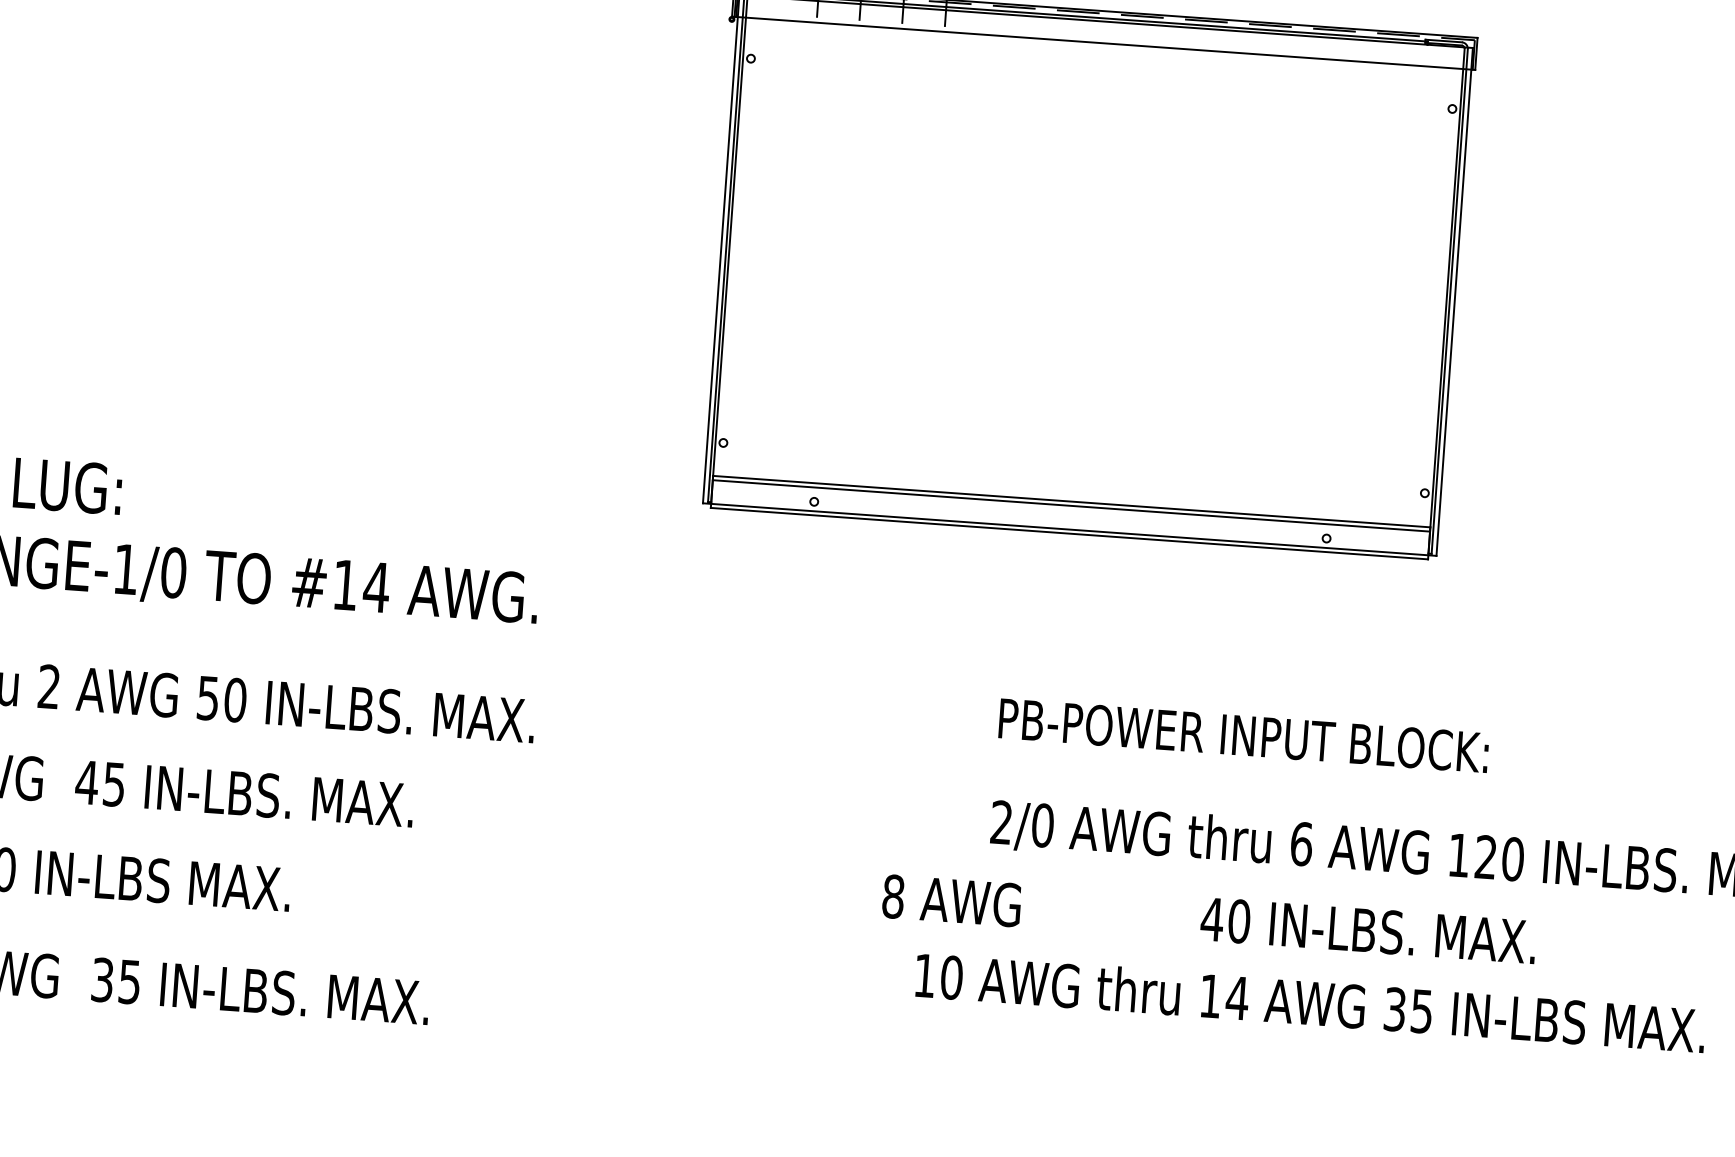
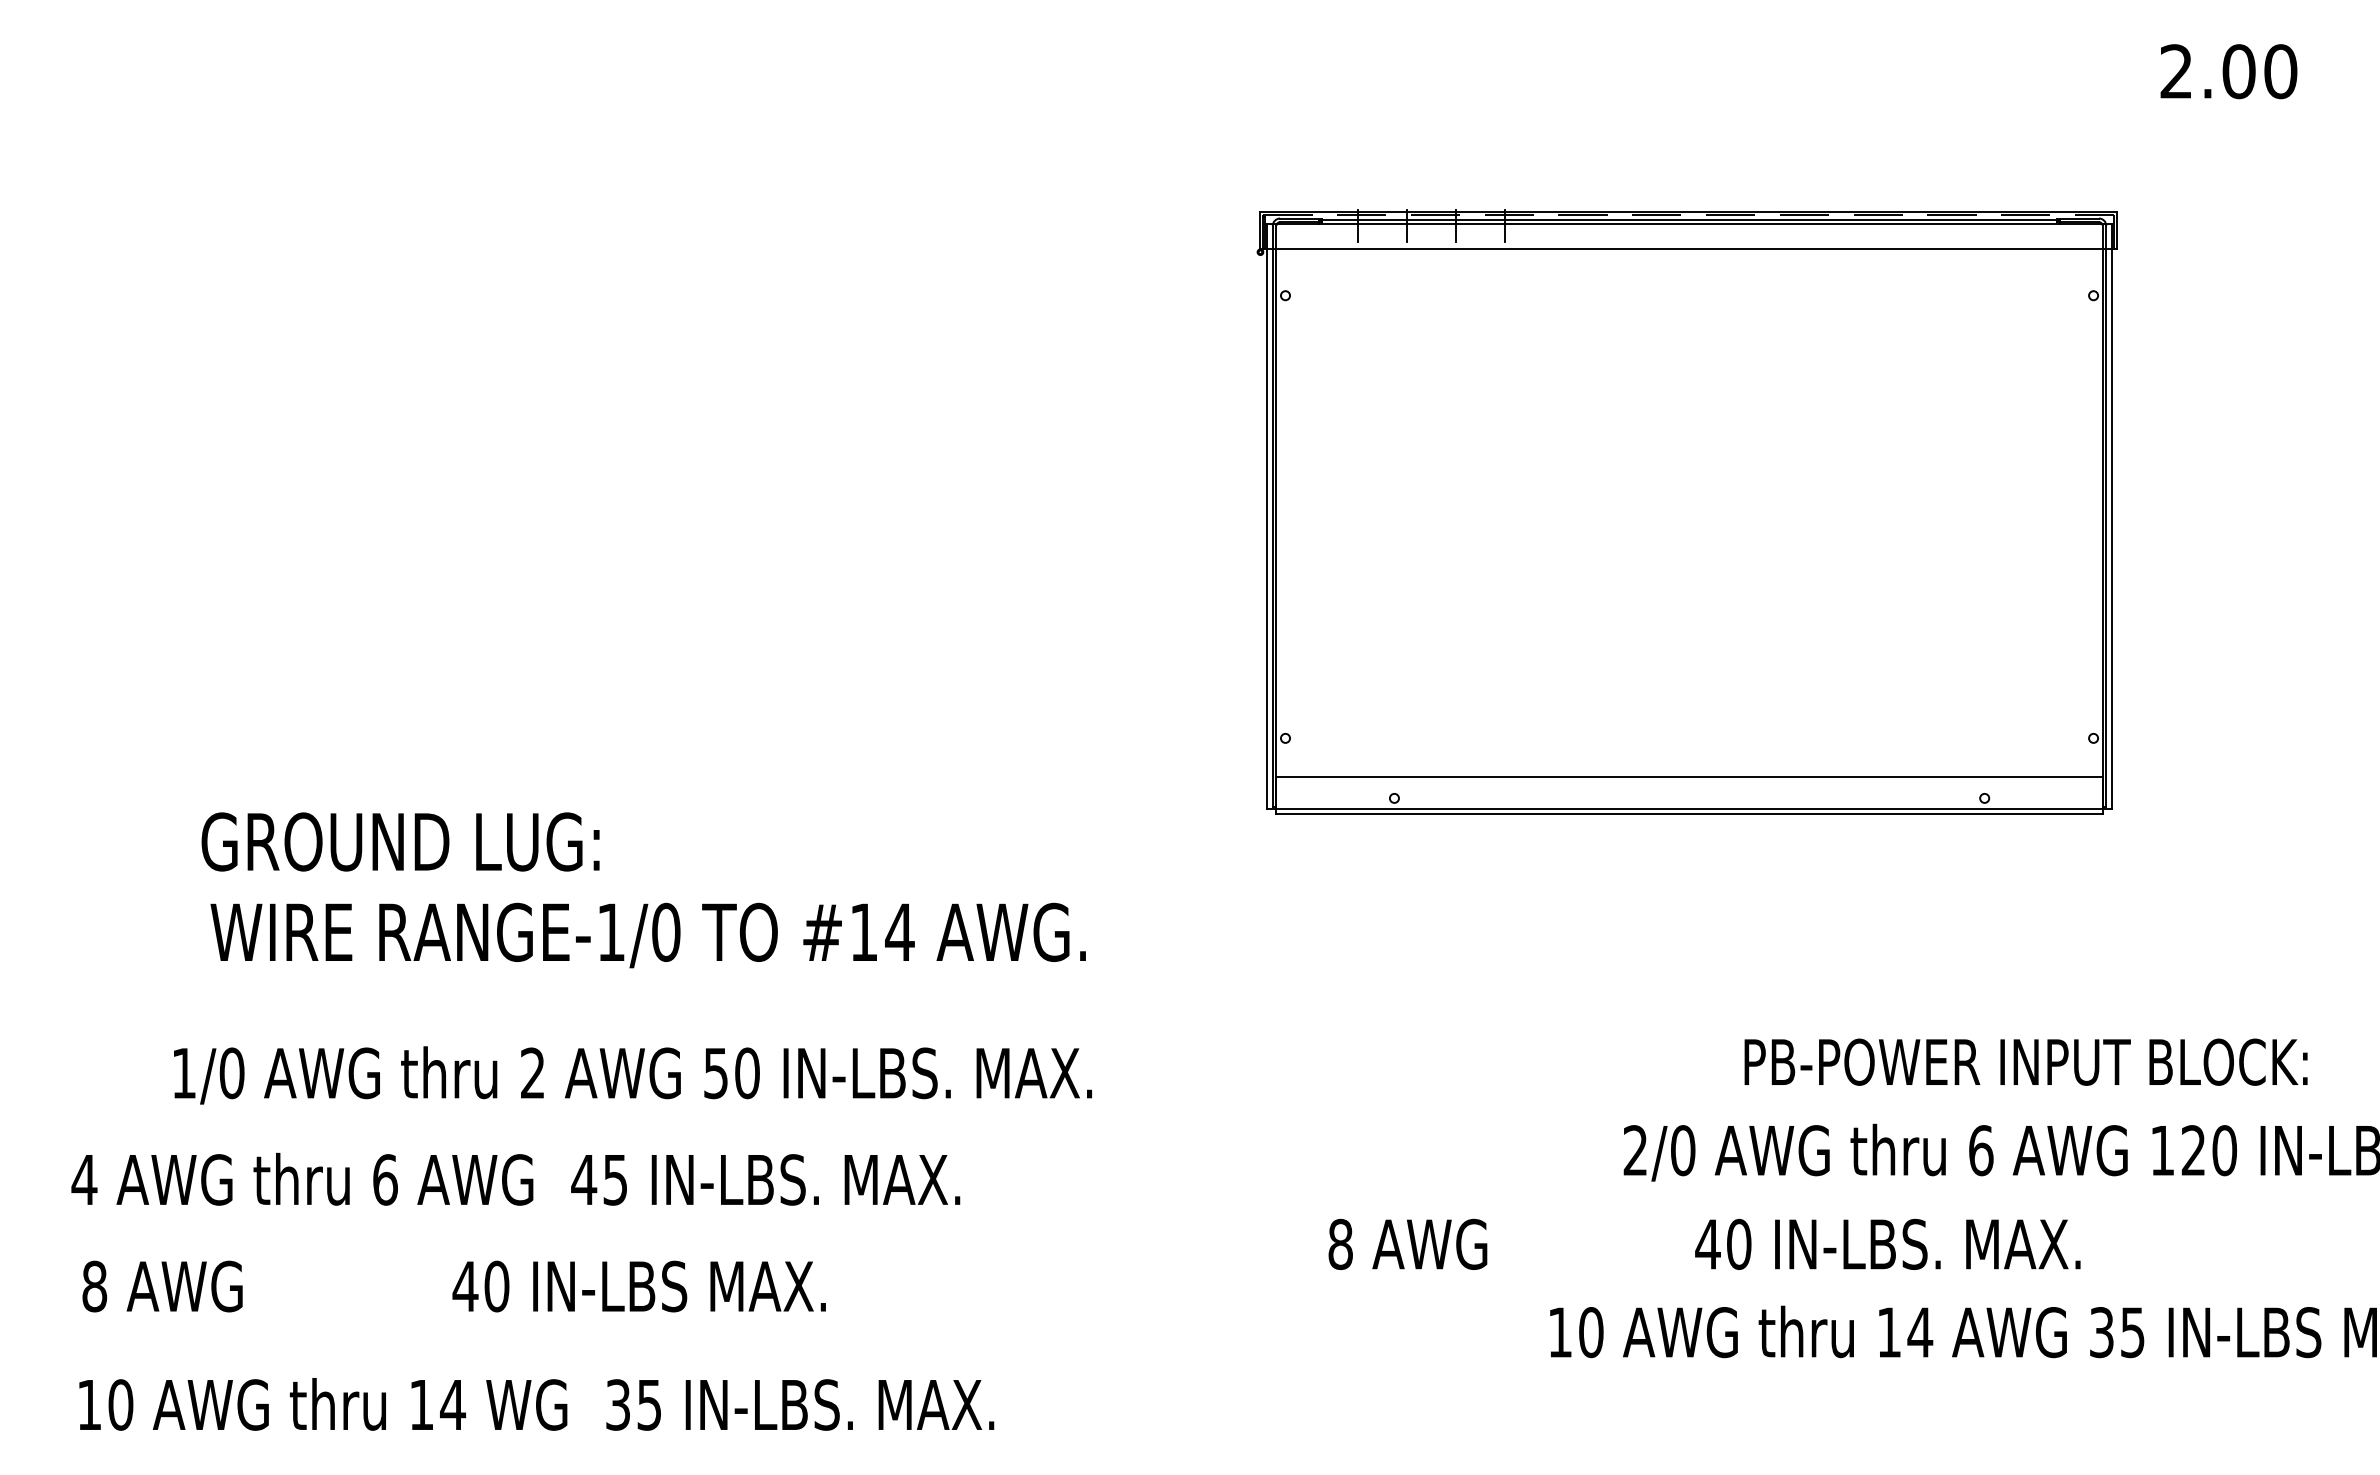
line: (1071, 505) -> (1689, 781), removed
text: (1243, 735) -> (2025, 1061), moved
text: (1209, 918) -> (1704, 1243), moved

